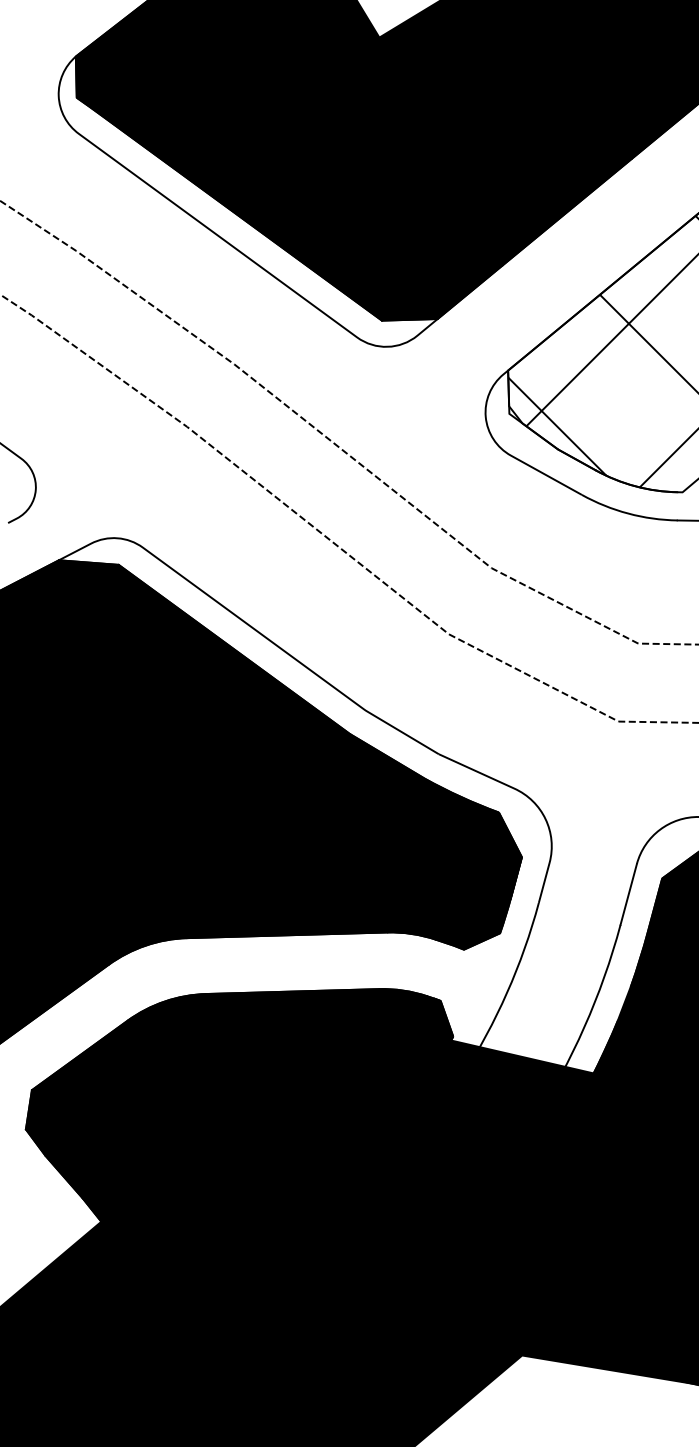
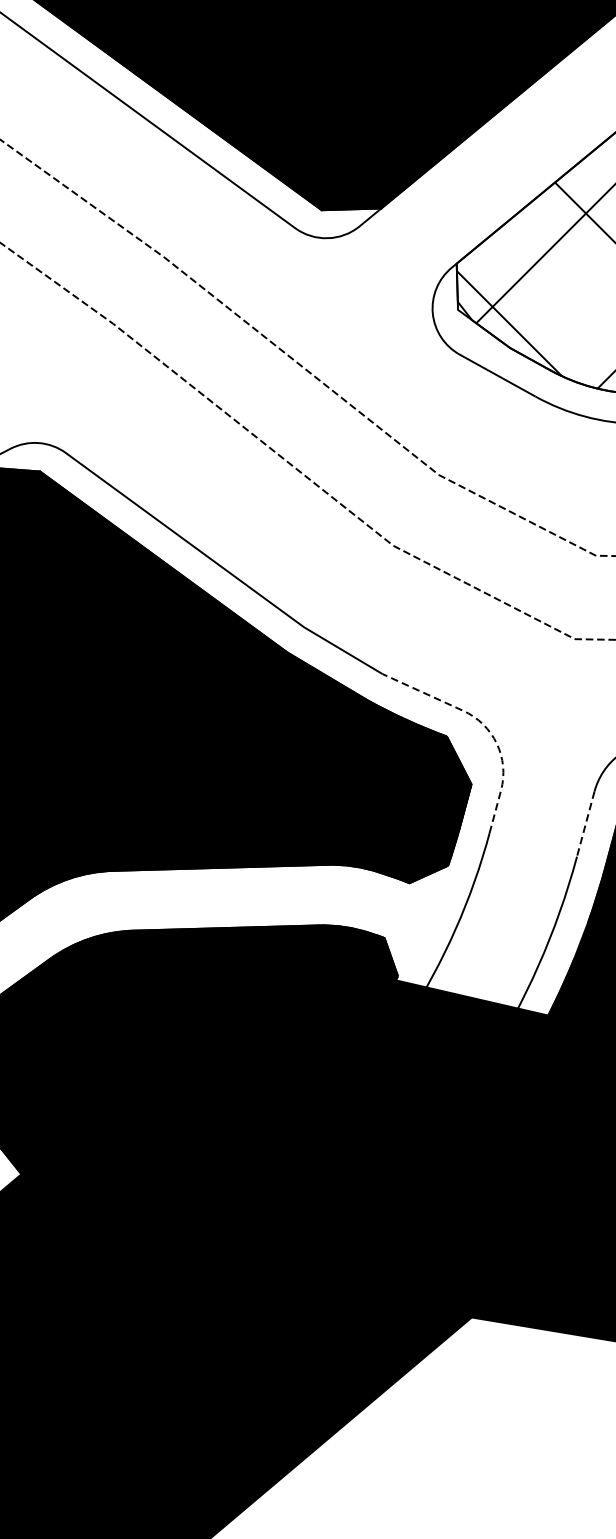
line: (536, 805) -> (487, 728), solid -> dashed
line: (628, 894) -> (585, 824), solid -> dashed

